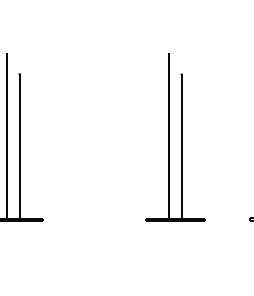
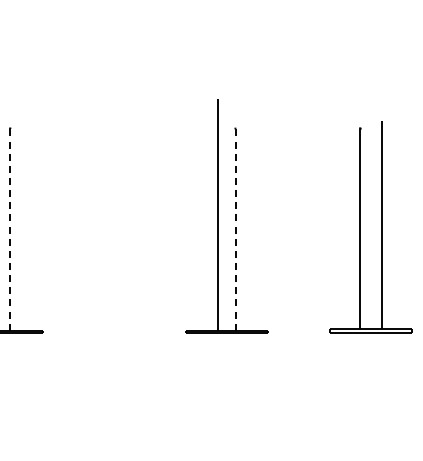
line: (19, 146) -> (10, 229), solid -> dashed
line: (181, 146) -> (235, 229), solid -> dashed

